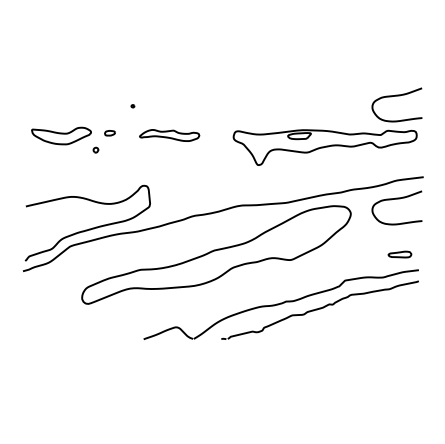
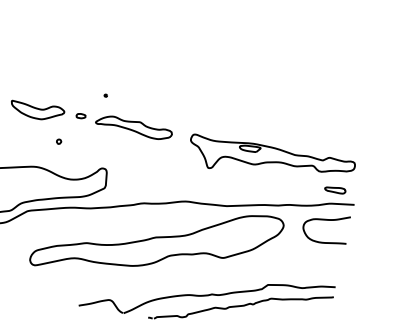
curve: (396, 96) -> (342, 128), removed
part: (169, 135) -> (133, 127), size x1.43
part: (95, 149) -> (58, 141), moved
part: (399, 254) -> (334, 189), moved

